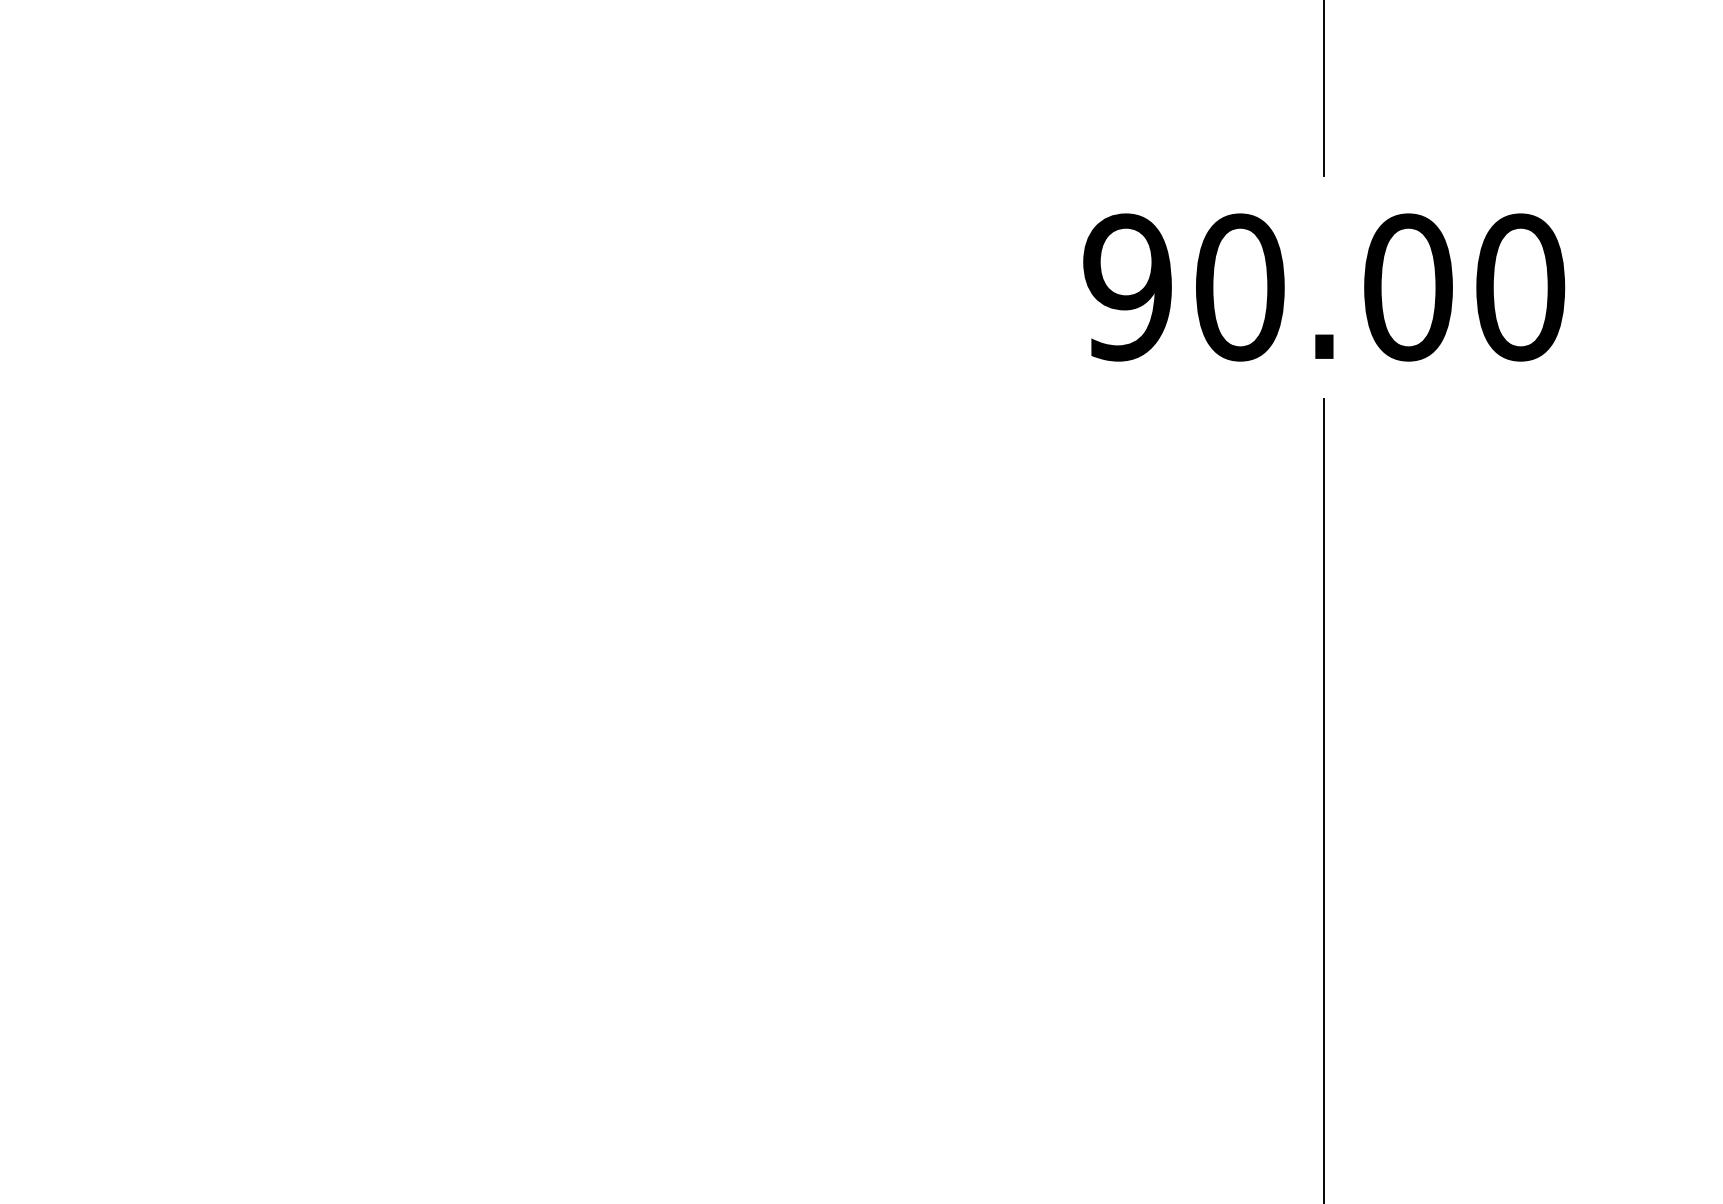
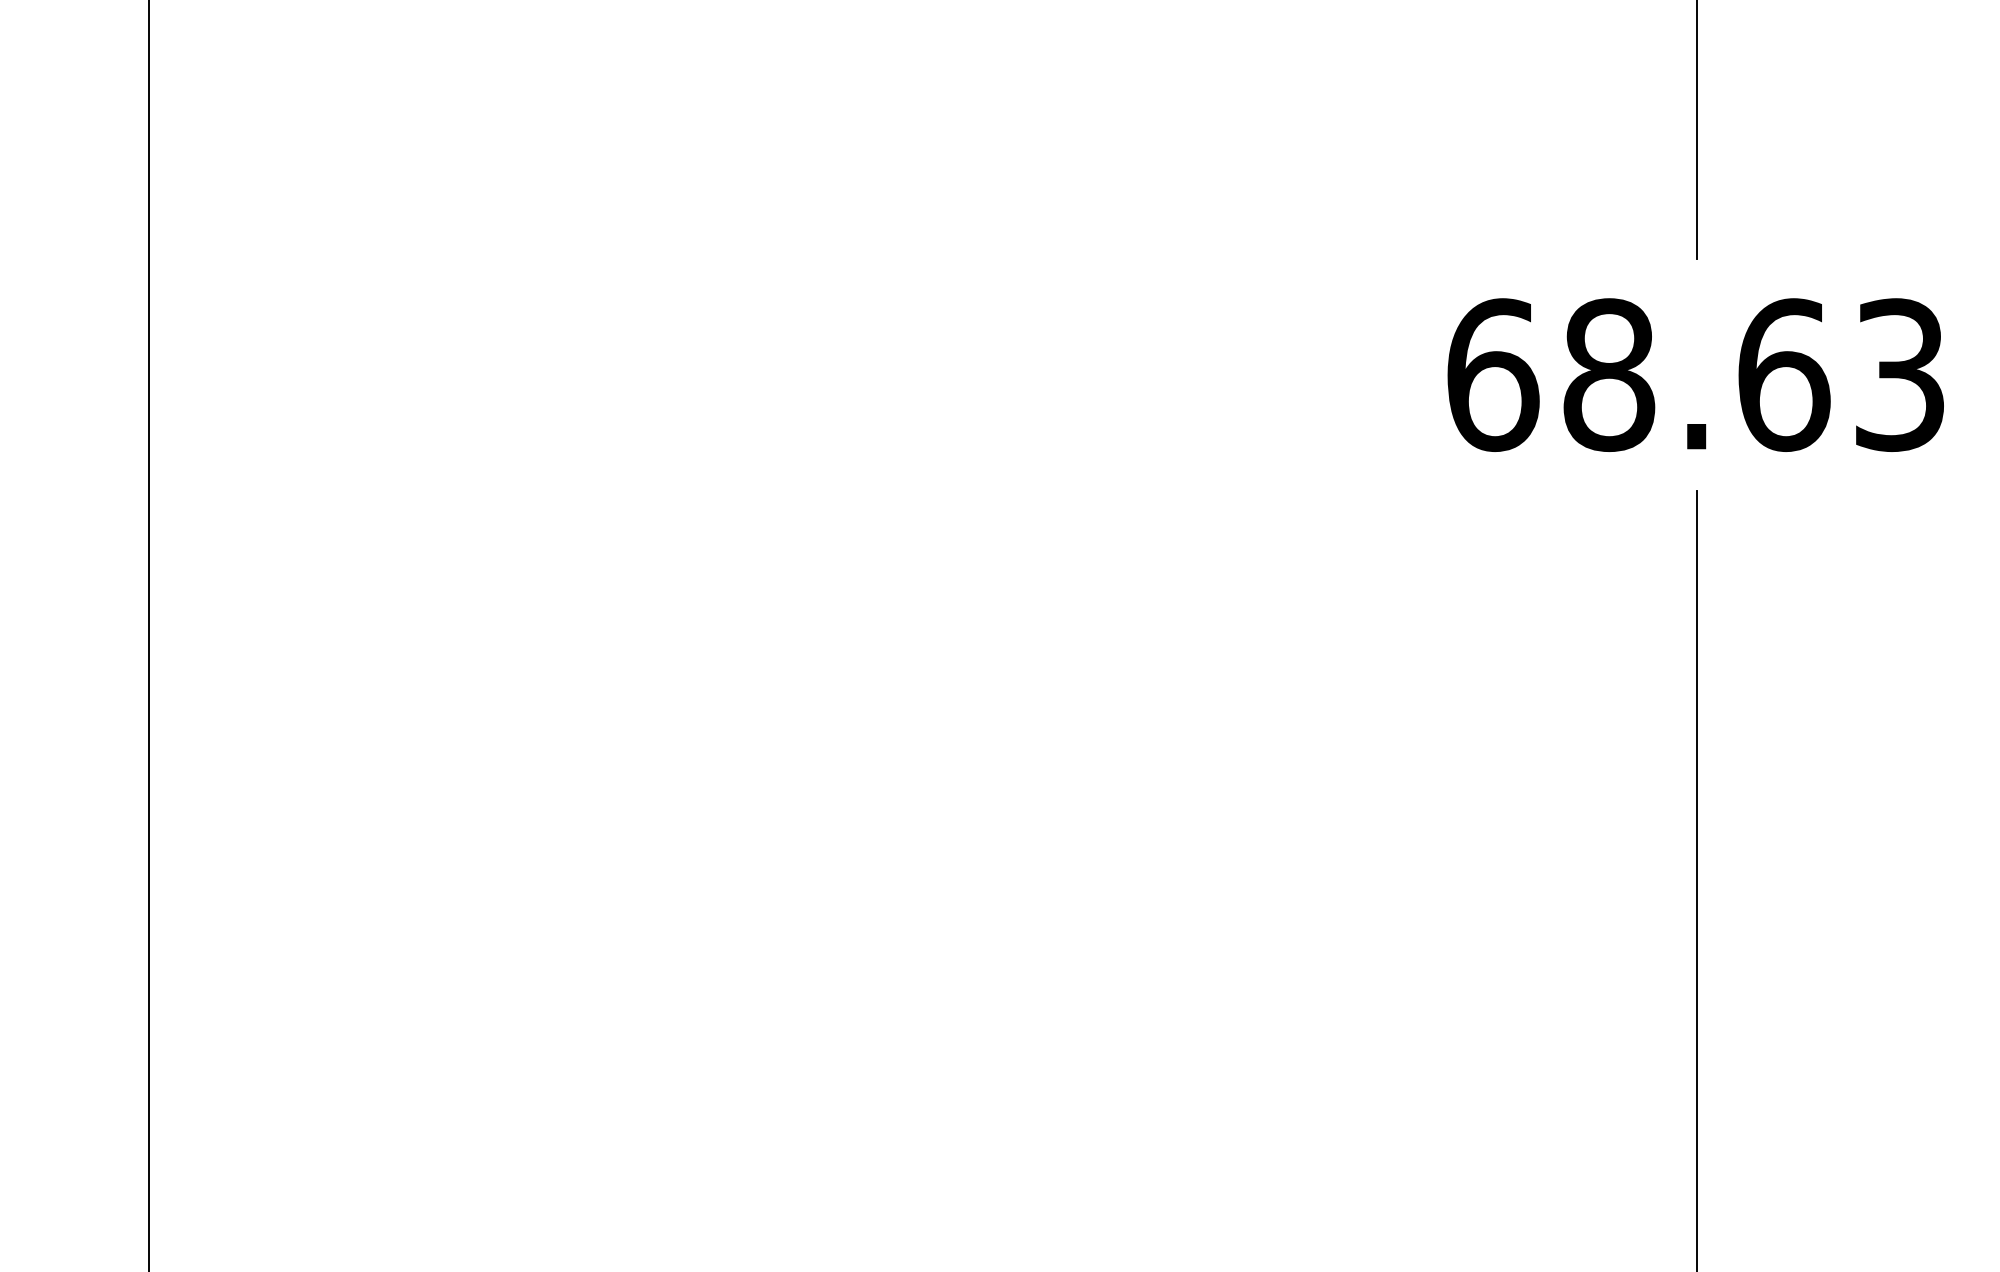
text: (1324, 287) -> (1696, 375), 90.00 -> 68.63

